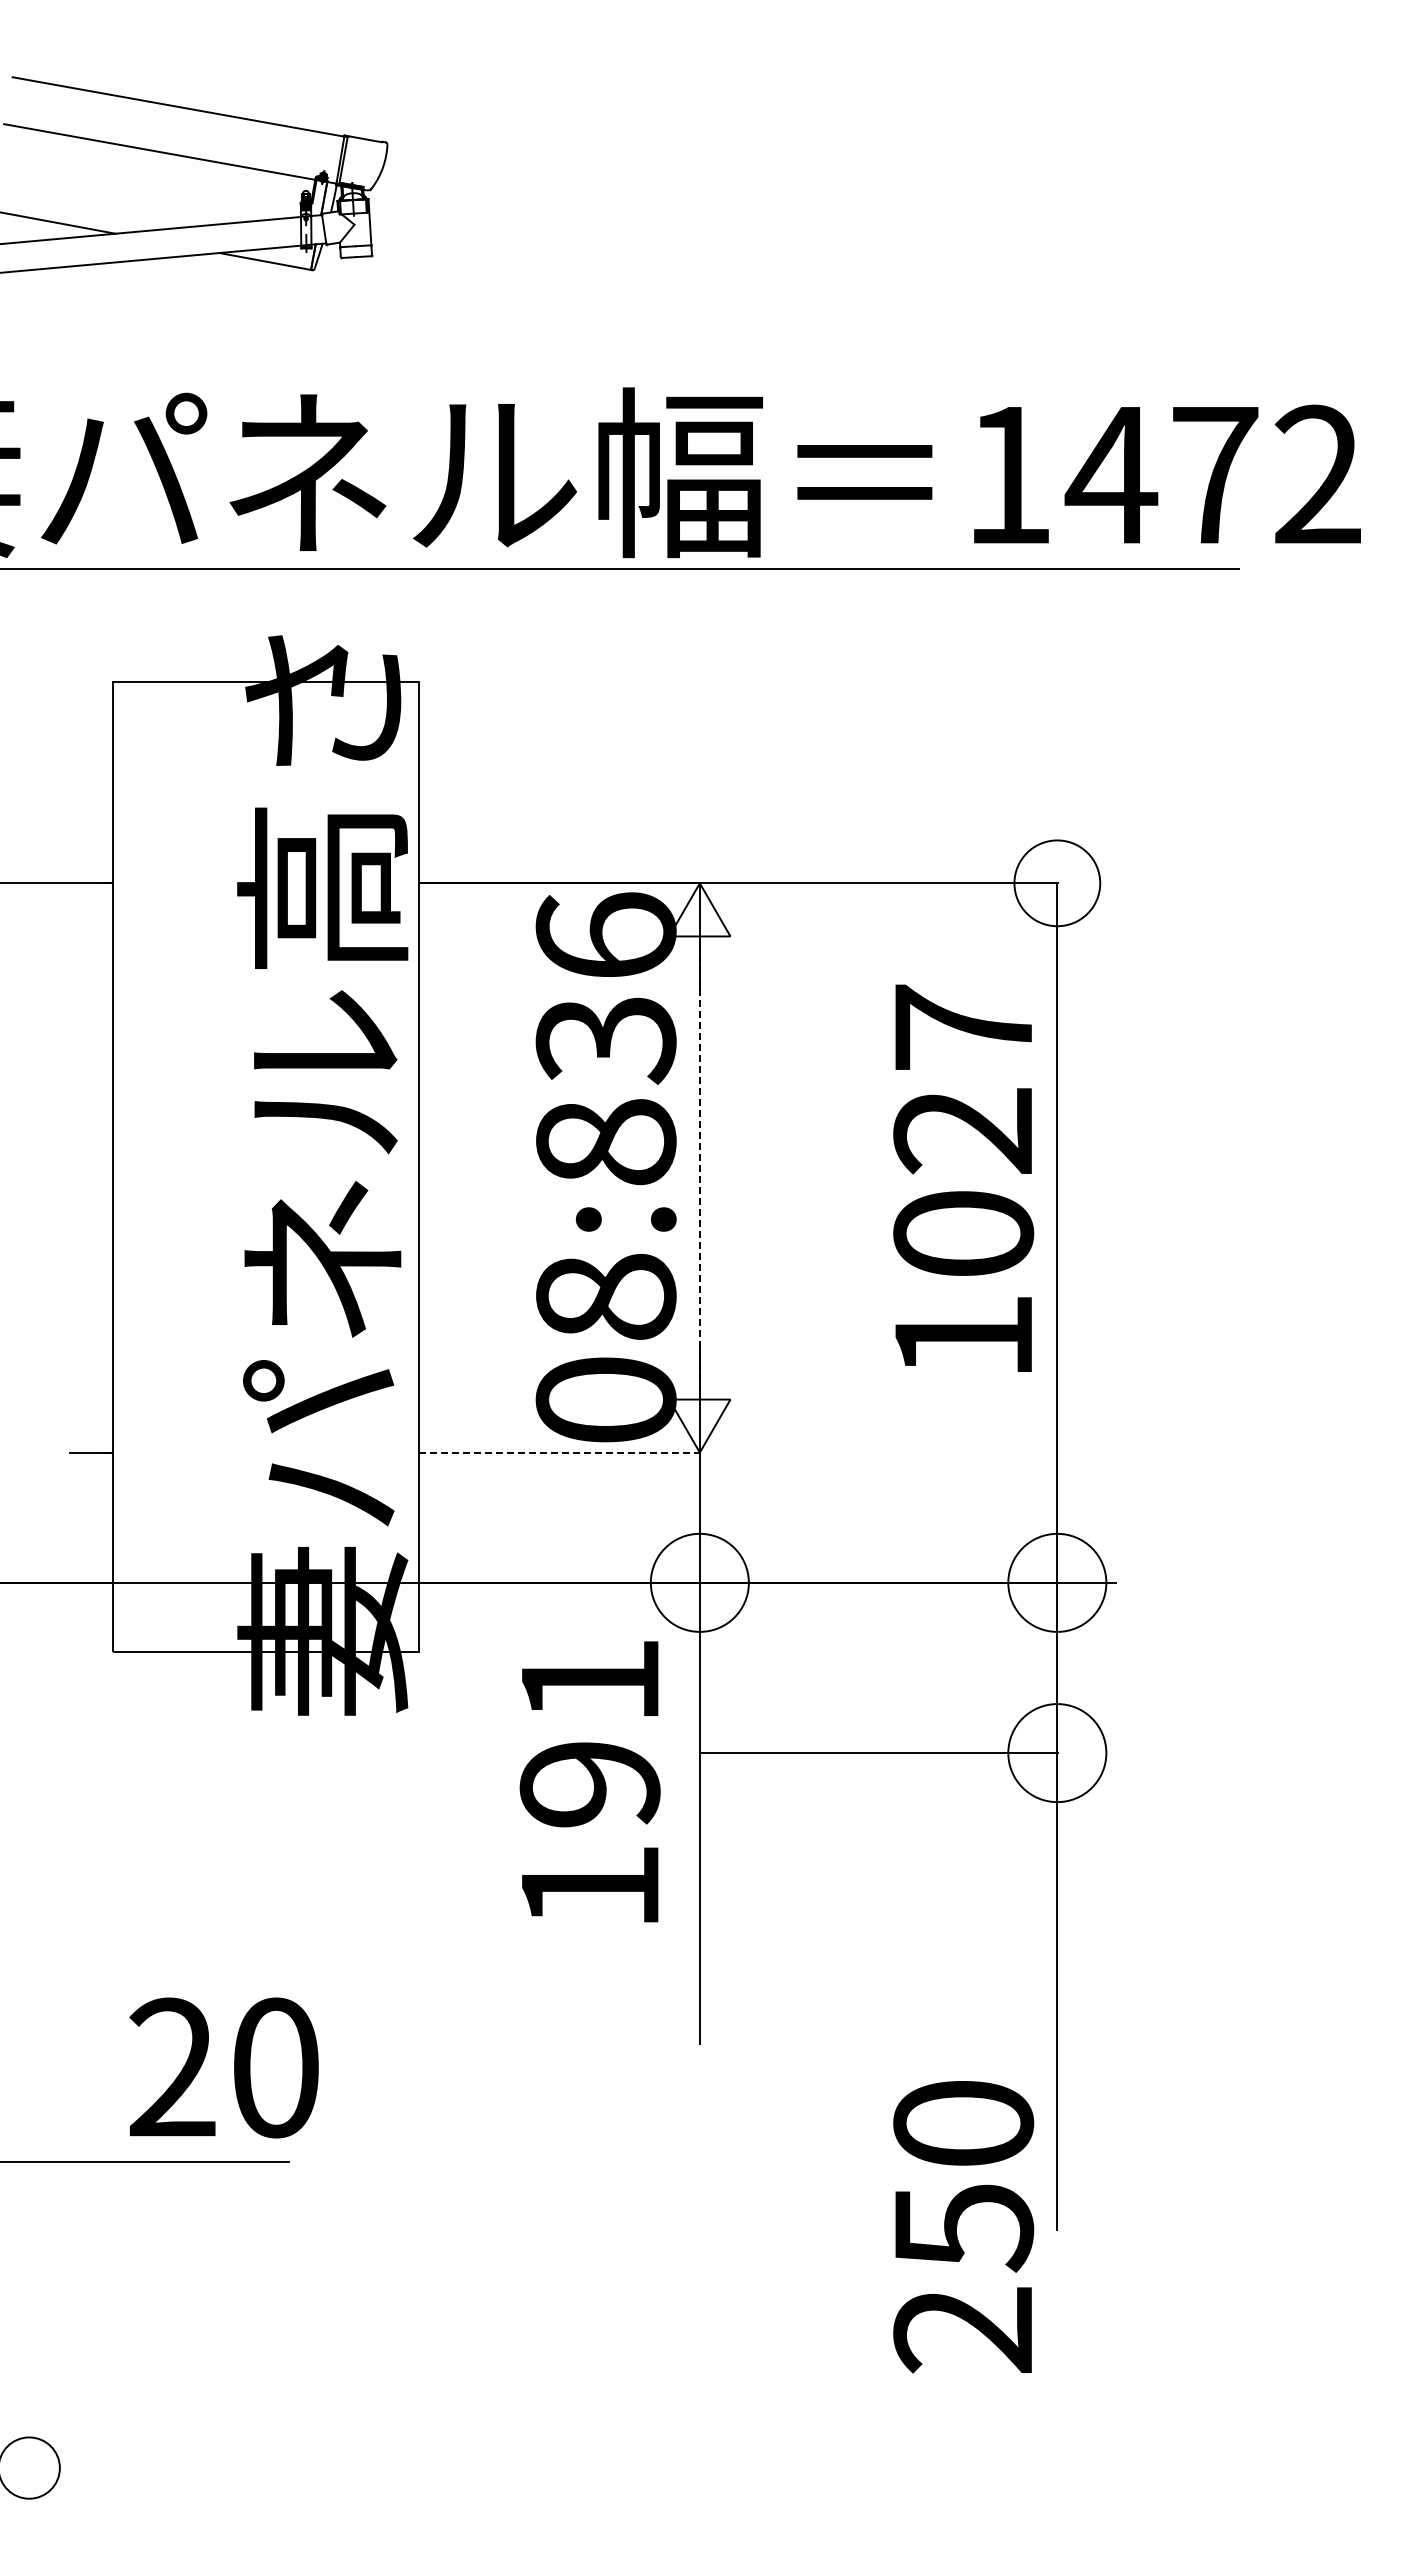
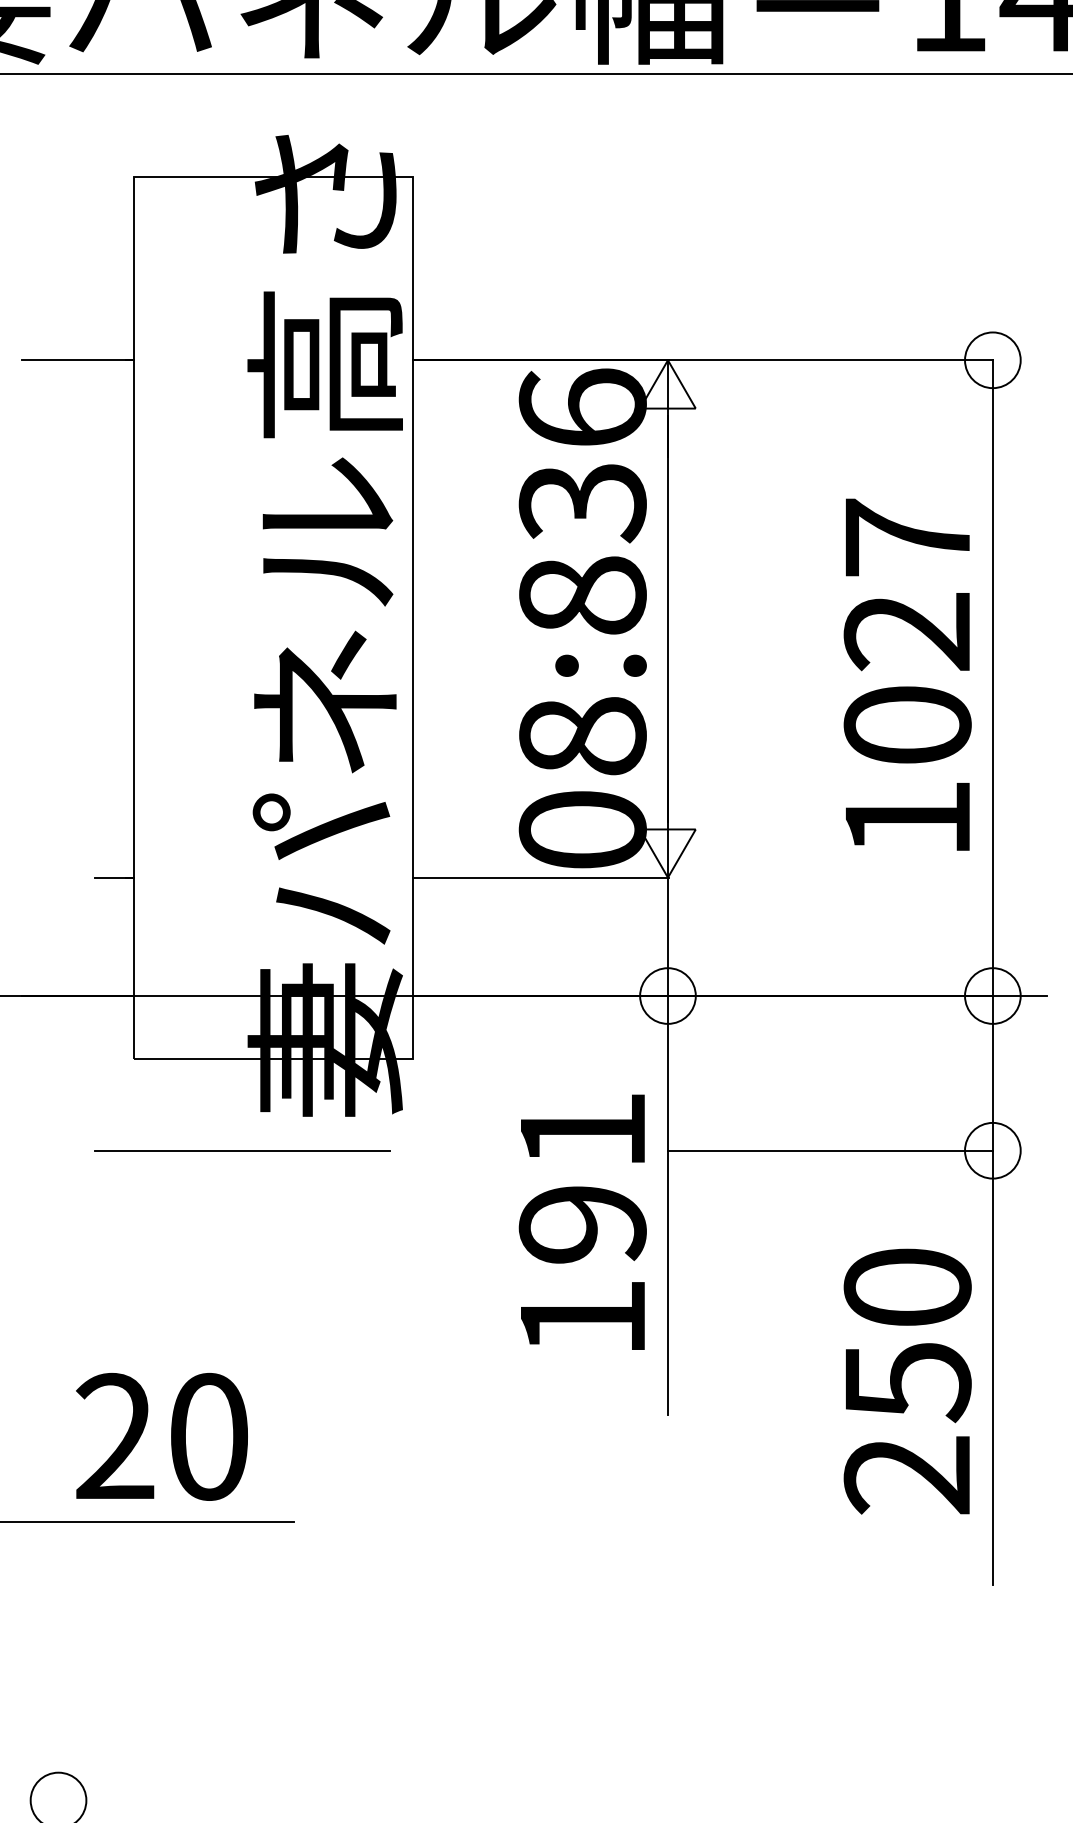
circle: (1056, 882) -> (992, 359), size x0.71
line: (699, 1168) -> (667, 619), dashed -> solid
text: (963, 1177) -> (907, 673), moved
line: (559, 1452) -> (540, 877), dashed -> solid
circle: (699, 1582) -> (667, 995), size x0.62
circle: (1056, 1582) -> (992, 995), size x0.62
line: (231, 1752) -> (242, 1150), added
circle: (1056, 1752) -> (992, 1150), size x0.62
text: (589, 1781) -> (582, 1222), moved
text: (223, 2067) -> (161, 1436), moved
text: (963, 2227) -> (907, 1381), moved

